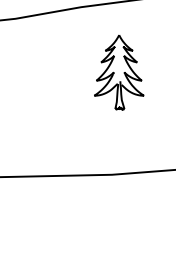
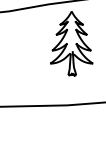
part: (118, 72) -> (71, 43), size x1.43

